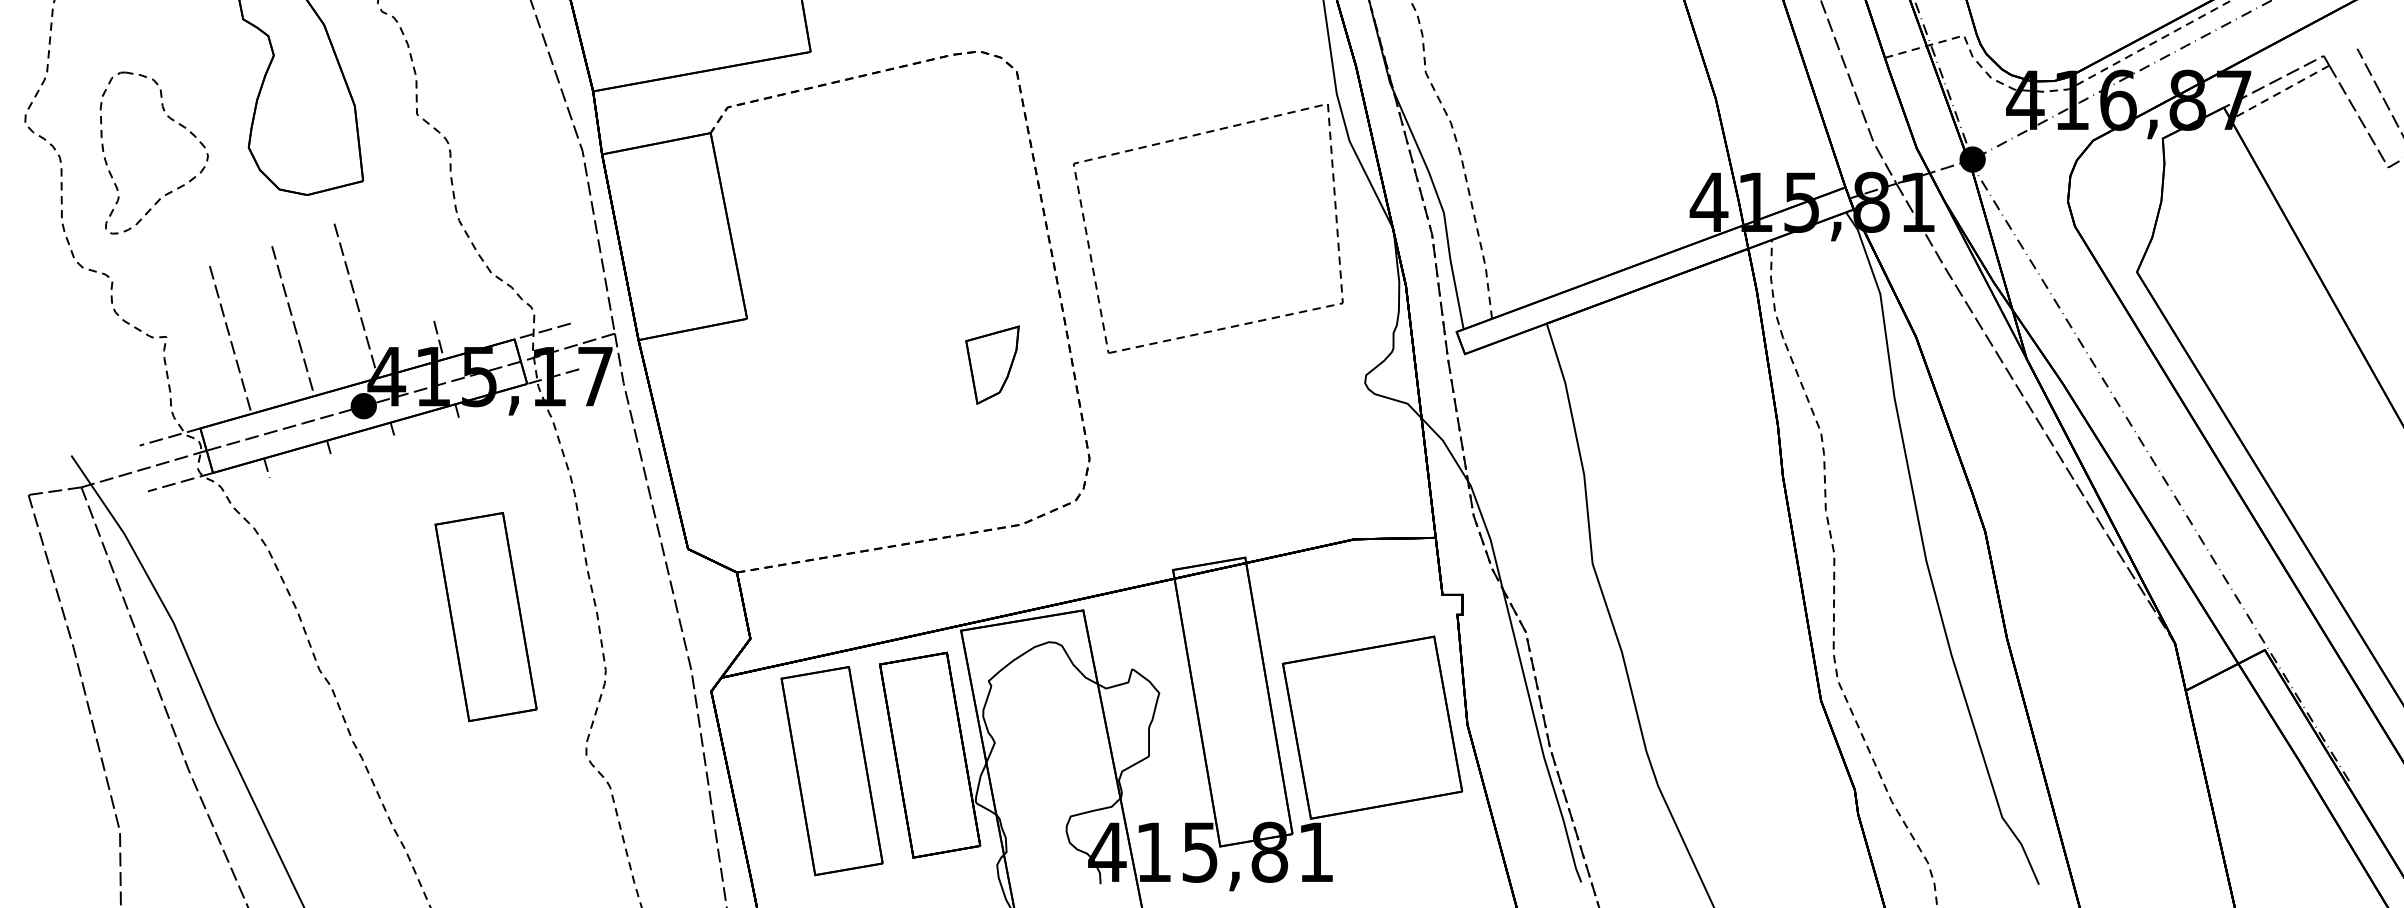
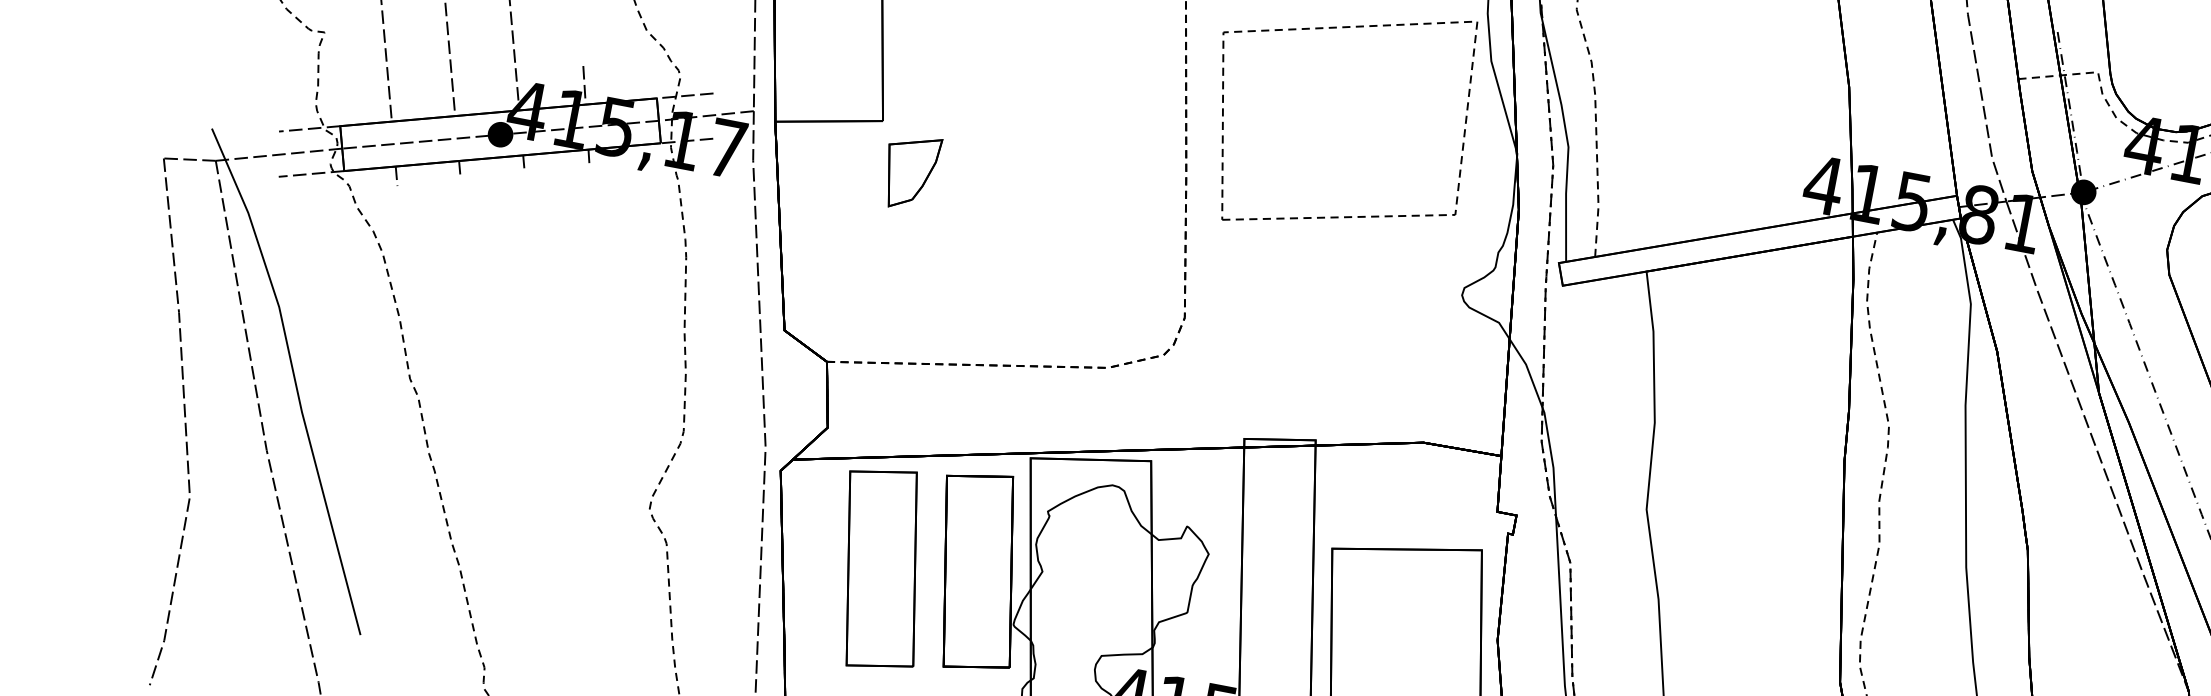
part: (992, 364) -> (910, 171), moved
part: (485, 617) -> (578, 358), removed

